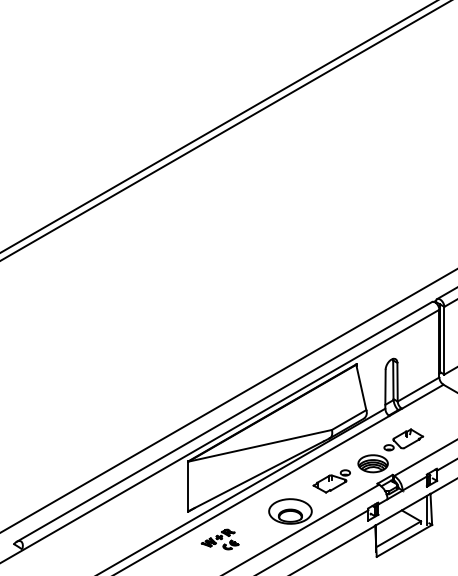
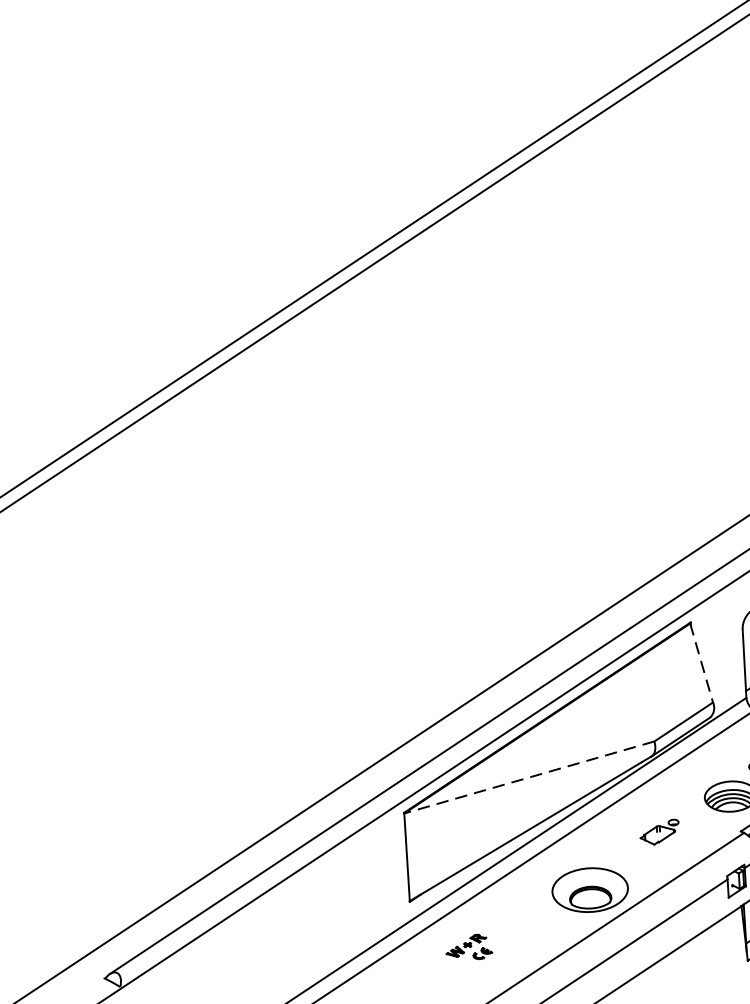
line: (361, 387) -> (701, 663), solid -> dashed
line: (259, 445) -> (528, 776), solid -> dashed
part: (331, 481) -> (659, 832), size x0.6
part: (219, 539) -> (467, 947), size x0.7

